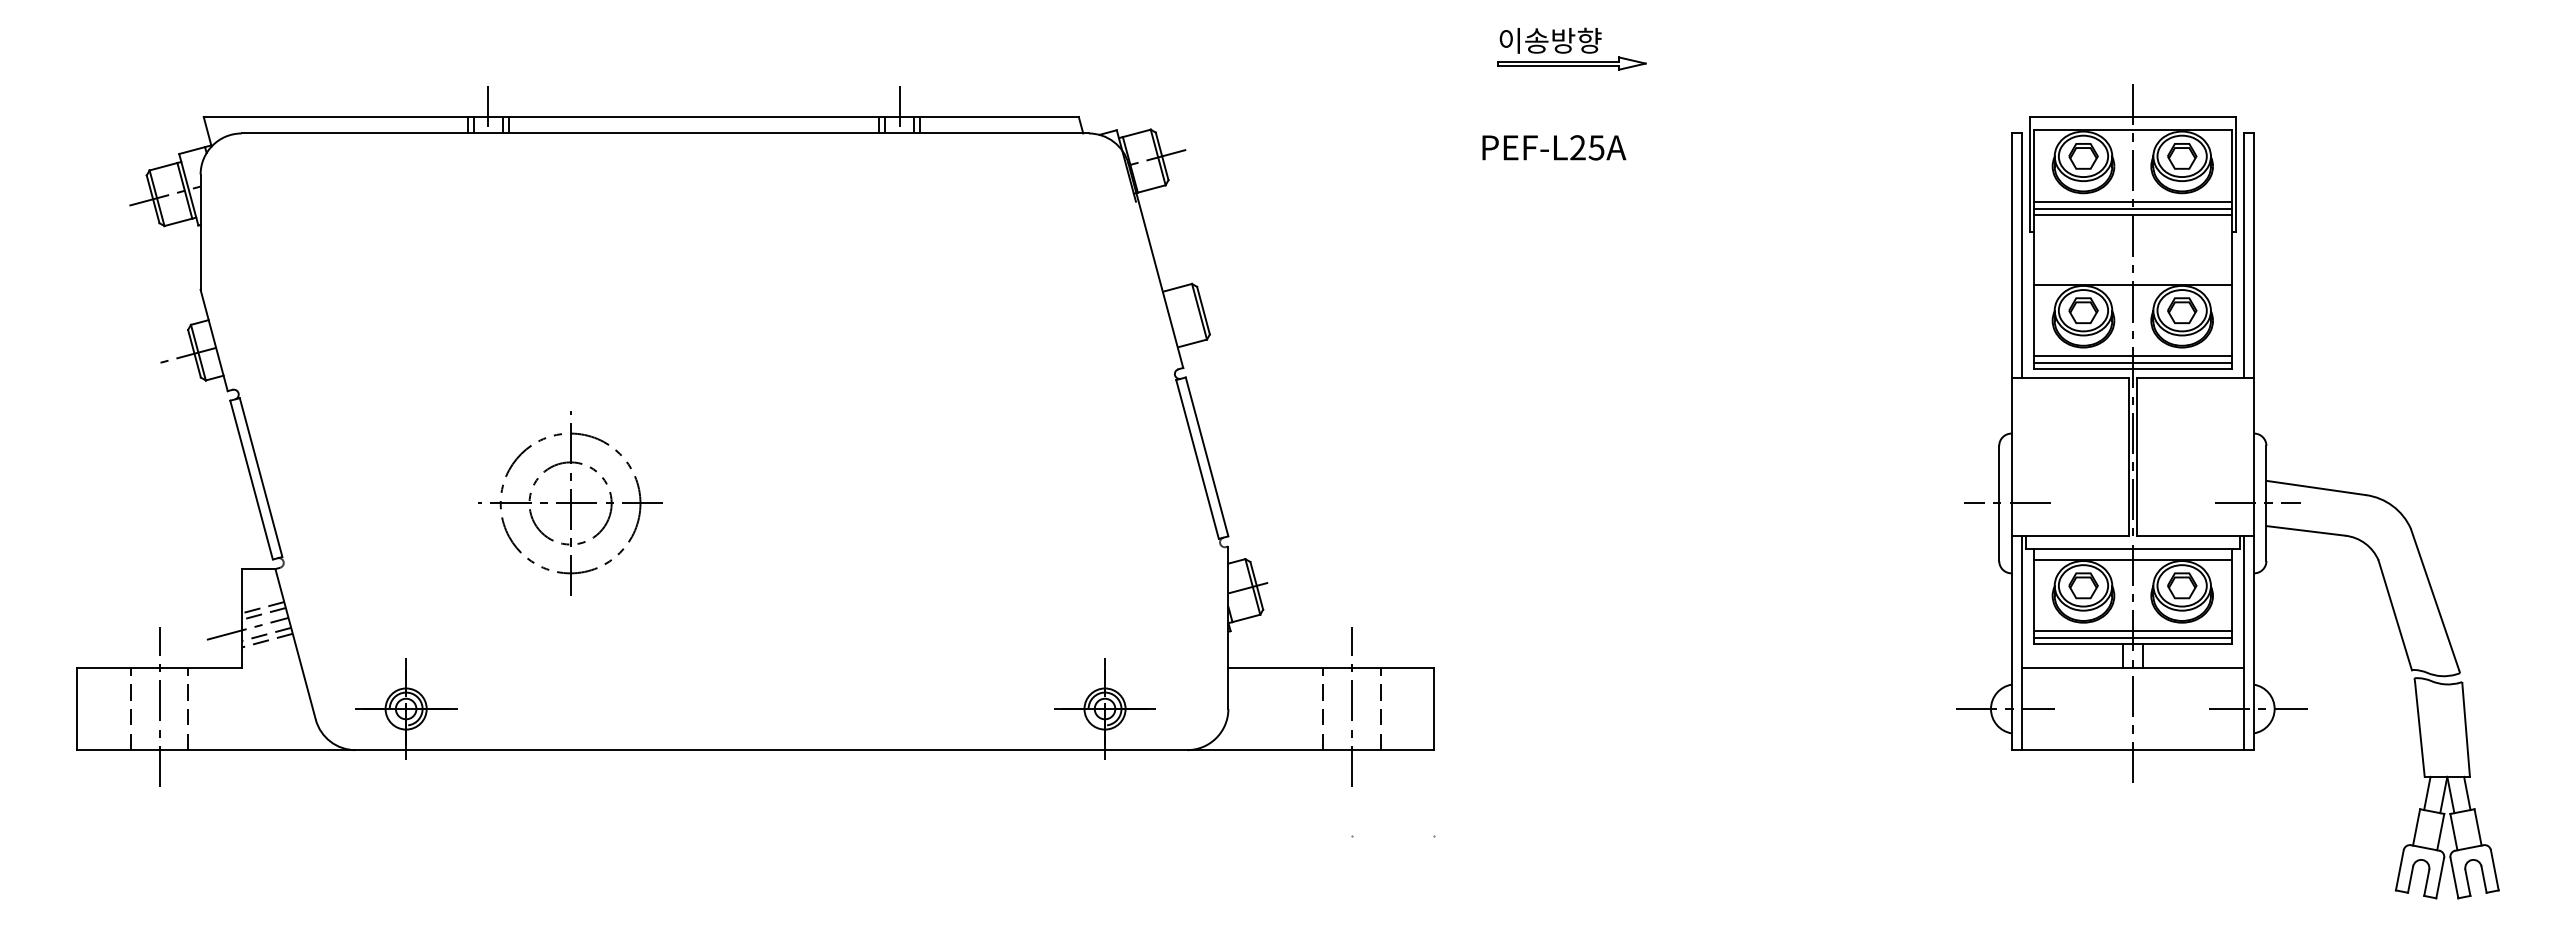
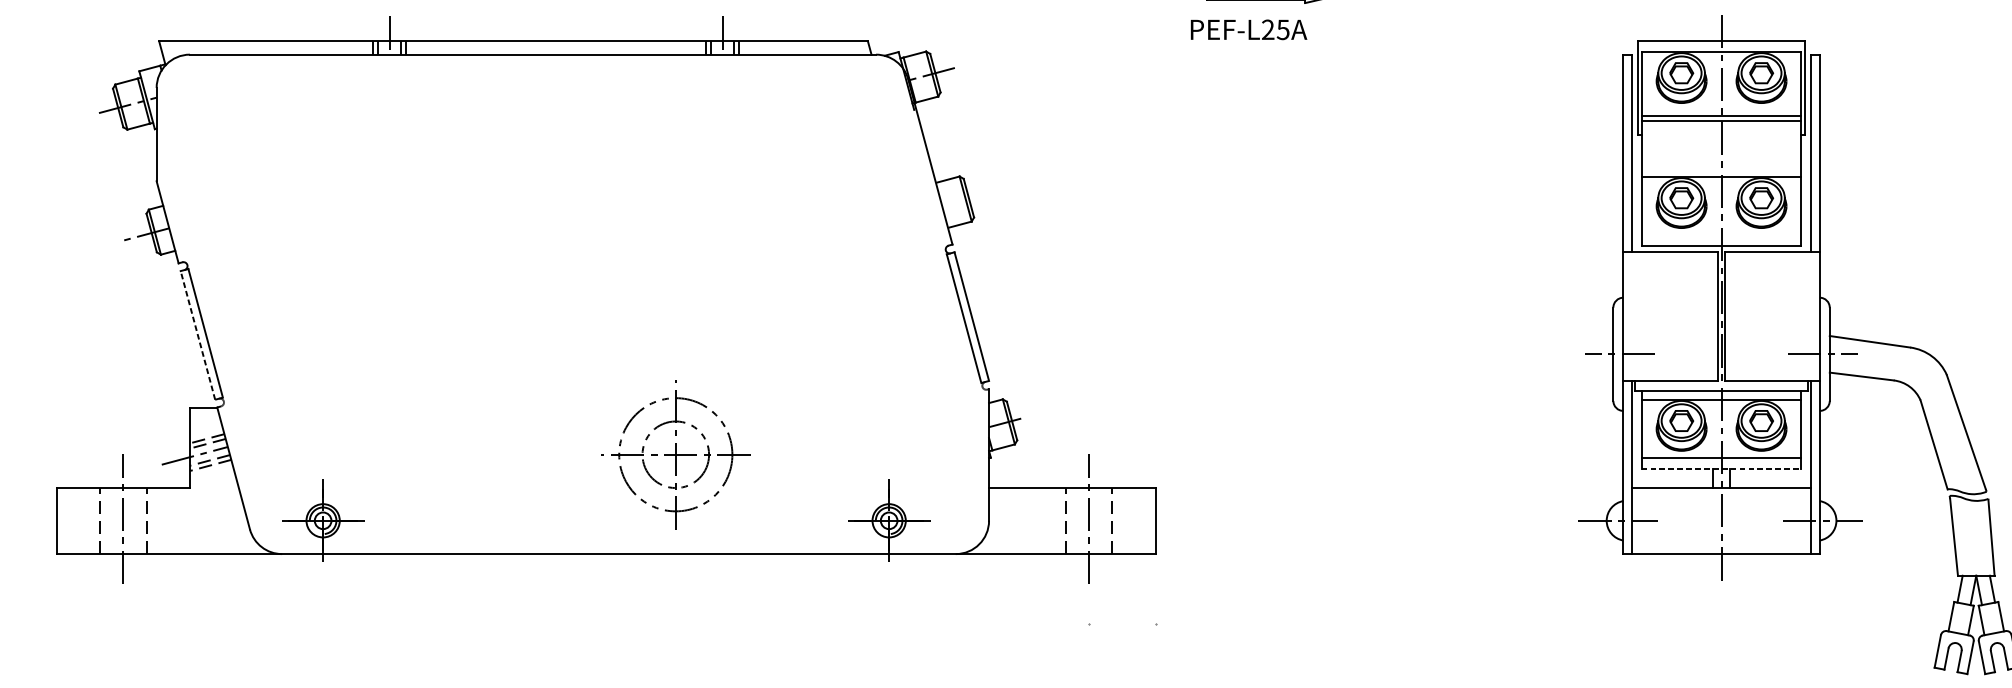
text: (1554, 147) -> (1249, 29), moved
line: (2132, 201) -> (1721, 109), removed
line: (2132, 356) -> (1721, 235), removed
line: (2132, 362) -> (1721, 240), removed
line: (251, 479) -> (197, 334), solid -> dashed
part: (570, 503) -> (675, 454), moved
line: (2132, 638) -> (1721, 463), removed
line: (2132, 644) -> (1721, 468), solid -> dashed

